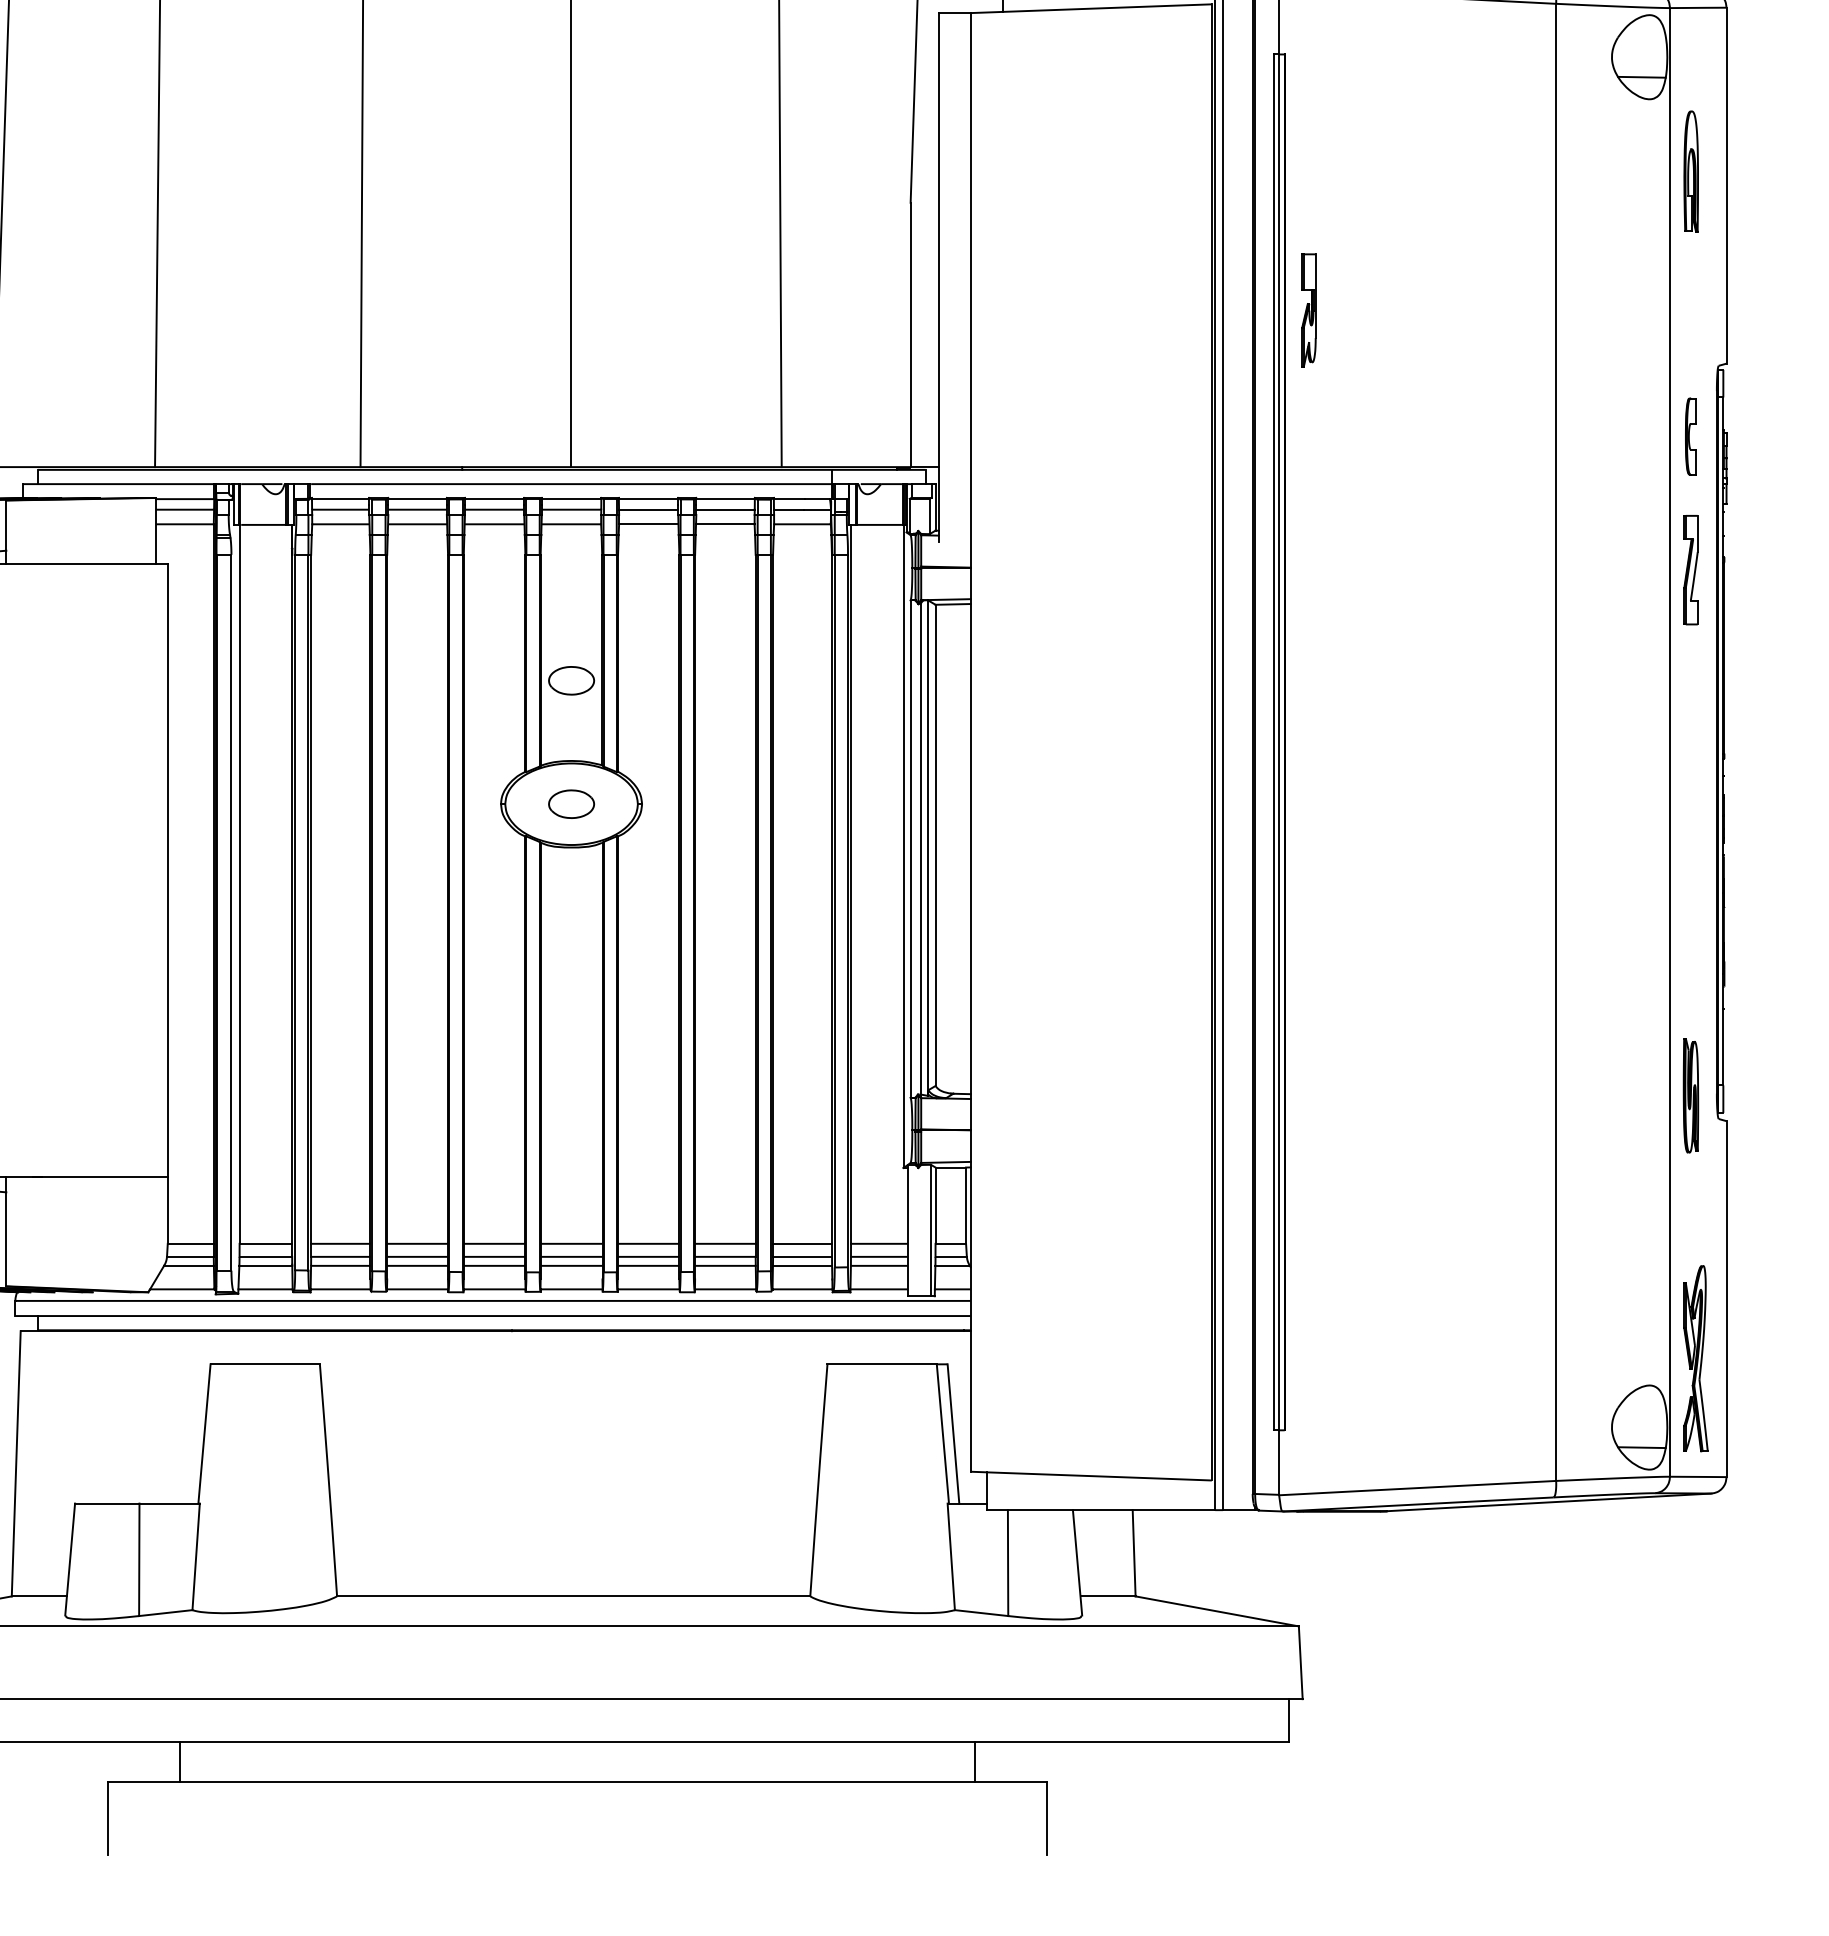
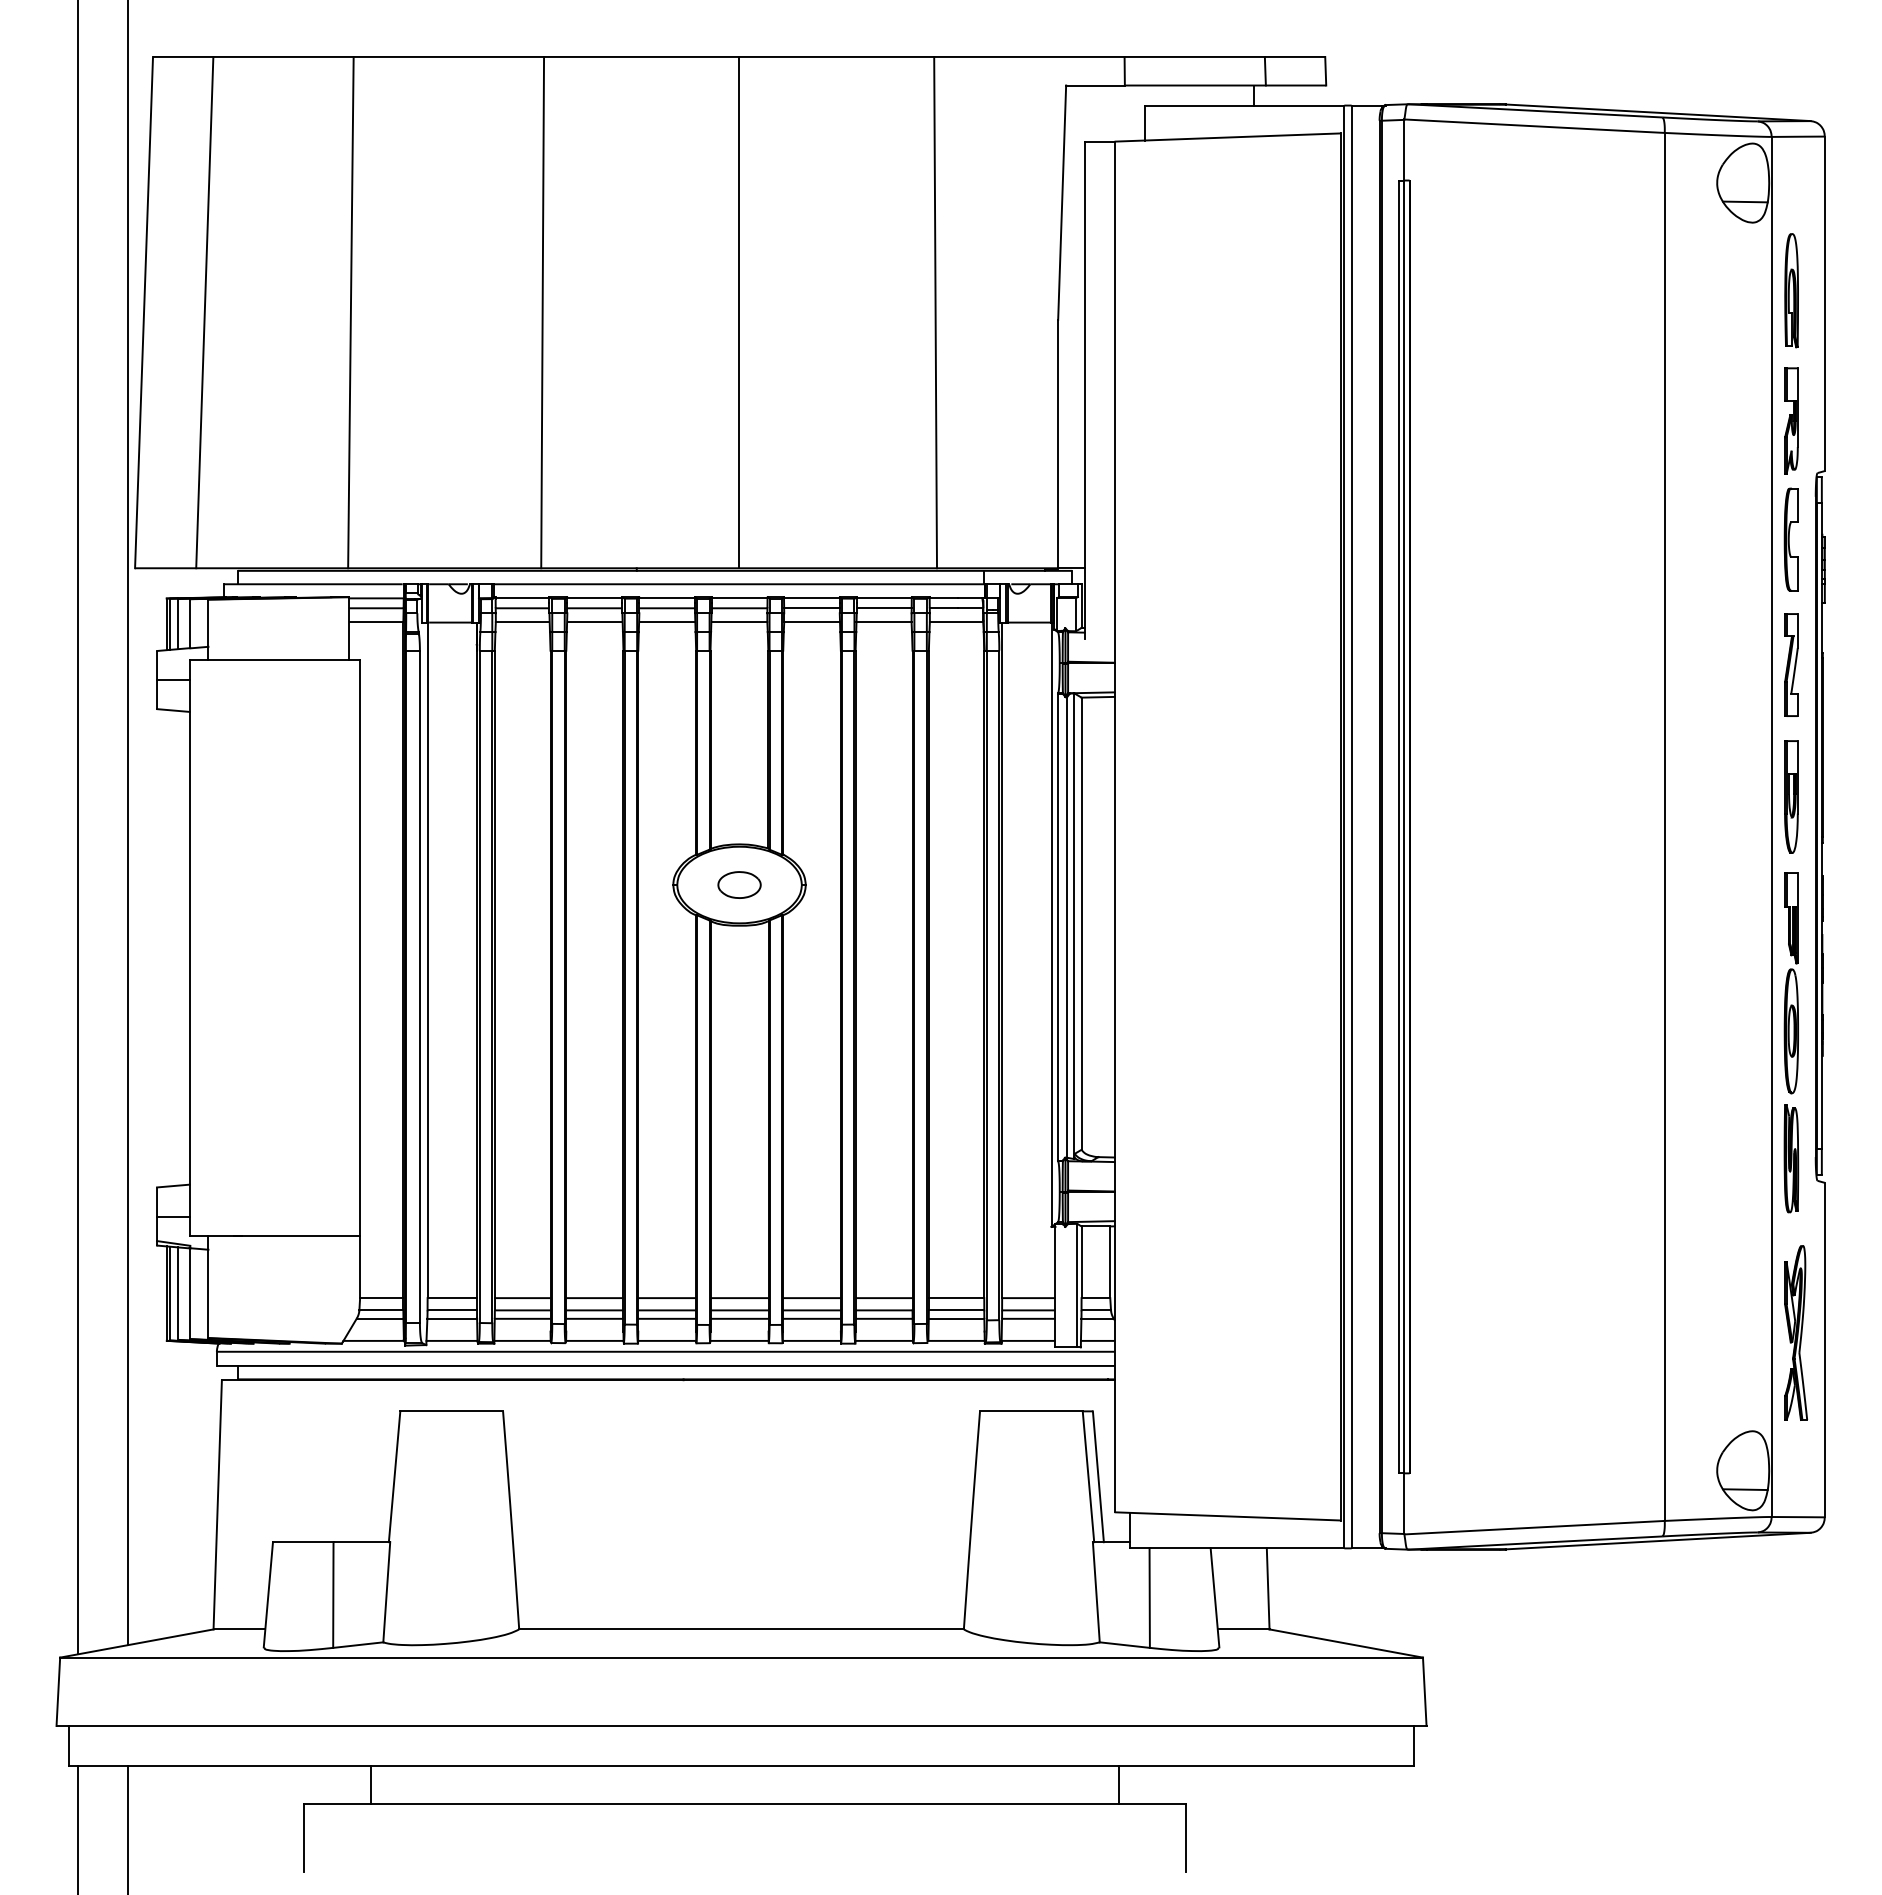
part: (1309, 309) -> (1791, 420), moved
part: (1689, 436) -> (1790, 539), size x1.43
part: (571, 680) -> (739, 768), removed
part: (1691, 709) -> (1791, 796), added
part: (1689, 909) -> (1790, 983), added
part: (1696, 1358) -> (1796, 1332), moved

